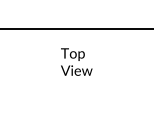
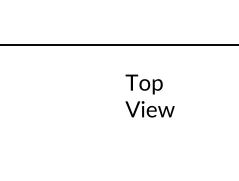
text: (76, 61) -> (149, 95), moved

